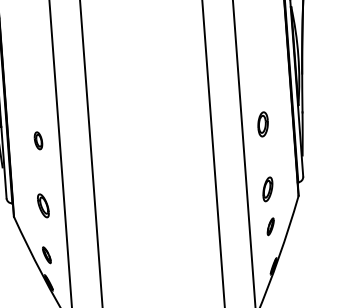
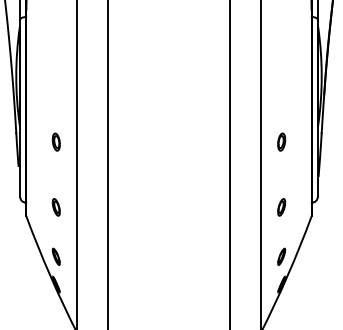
part: (263, 123) -> (281, 141), size x0.71
part: (267, 189) -> (281, 207), size x0.71
part: (42, 206) -> (55, 207), size x0.71
part: (270, 226) -> (281, 256), moved

